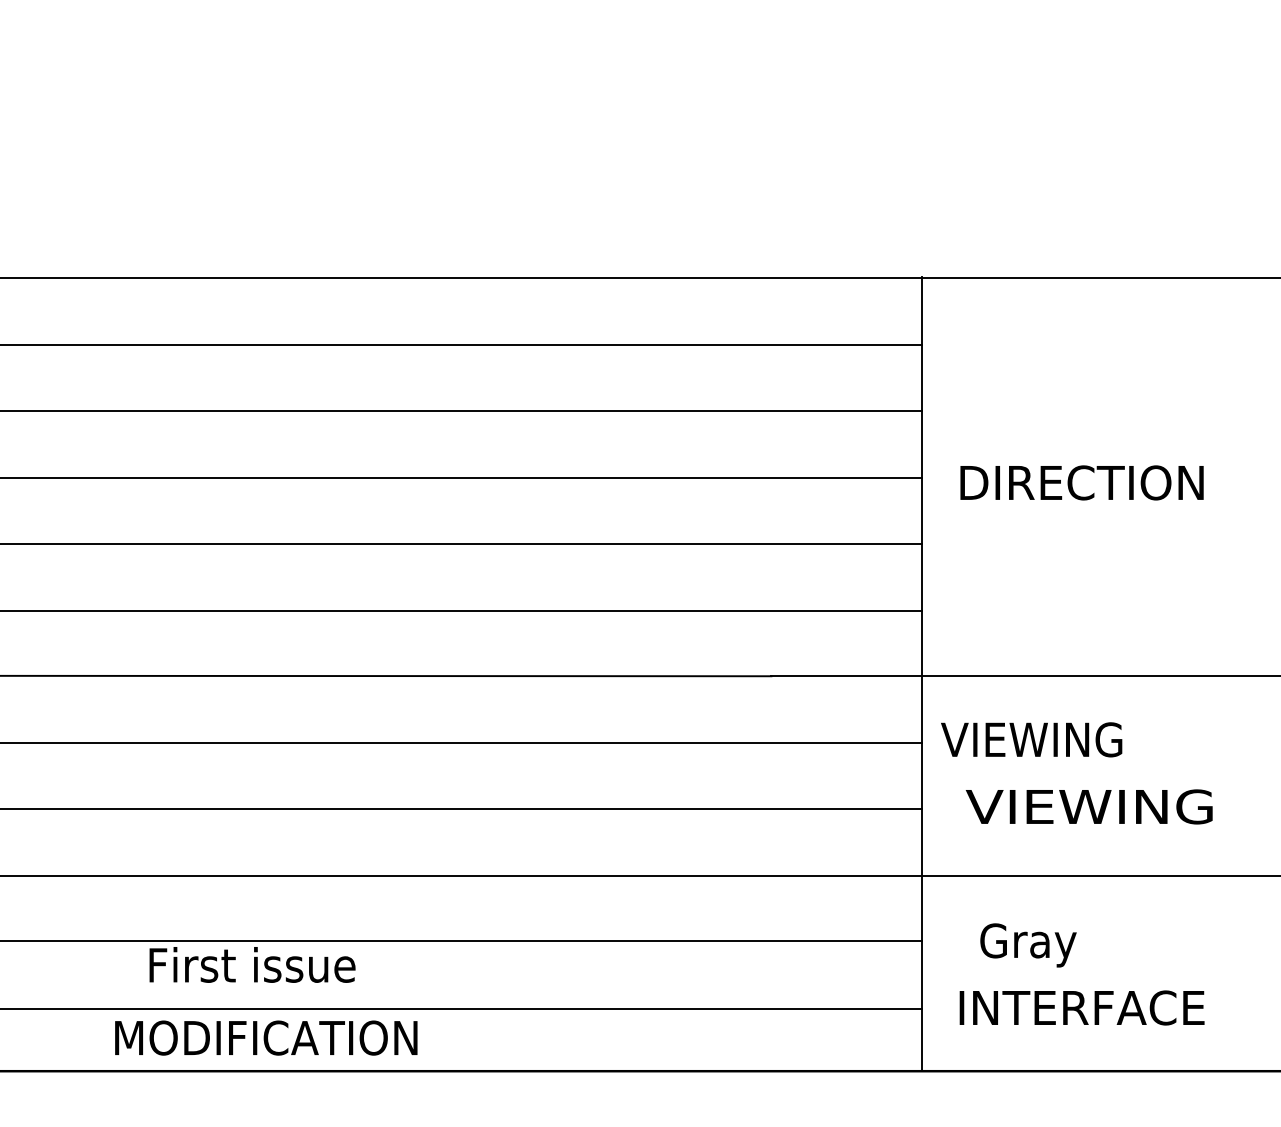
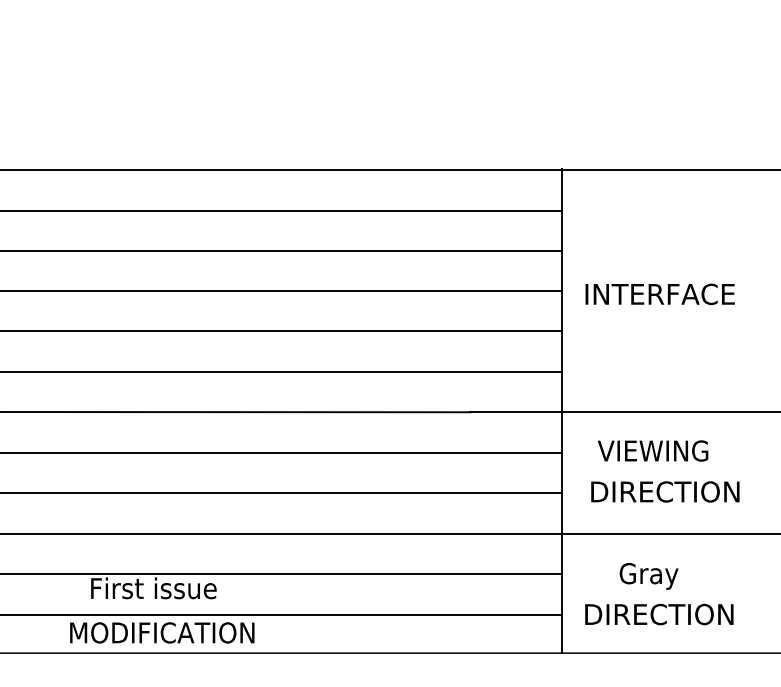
text: (1084, 483) -> (661, 294), DIRECTION -> INTERFACE
text: (1032, 738) -> (653, 450), moved
text: (1089, 806) -> (664, 491), VIEWING -> DIRECTION
text: (1027, 945) -> (648, 576), moved
text: (1084, 1007) -> (661, 614), INTERFACE -> DIRECTION

